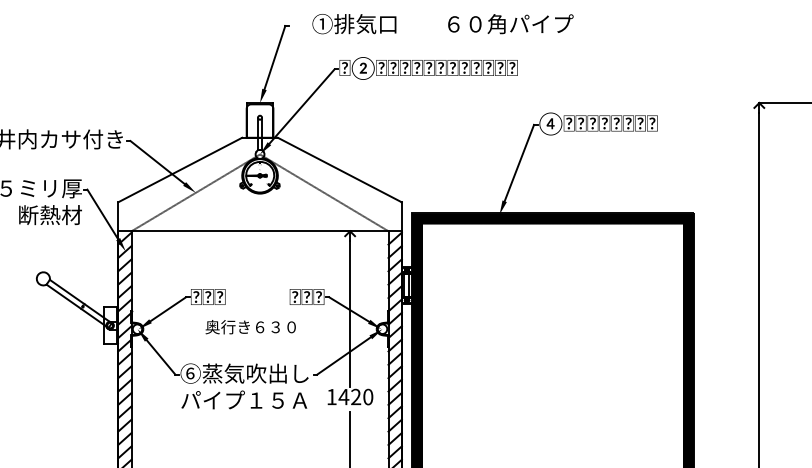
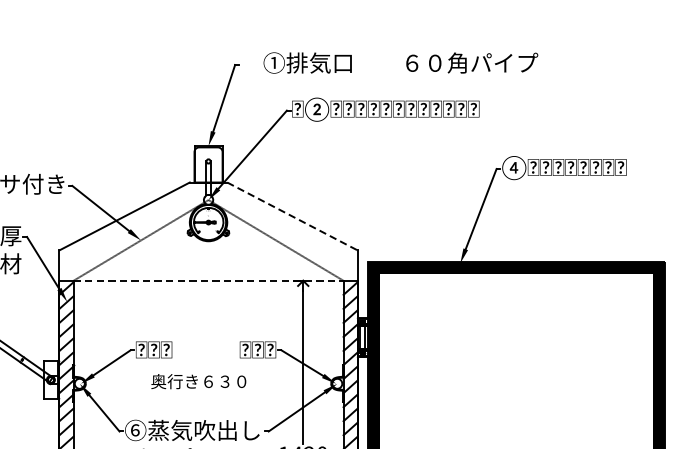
line: (339, 170) -> (292, 216), solid -> dashed
line: (260, 231) -> (209, 281), solid -> dashed

